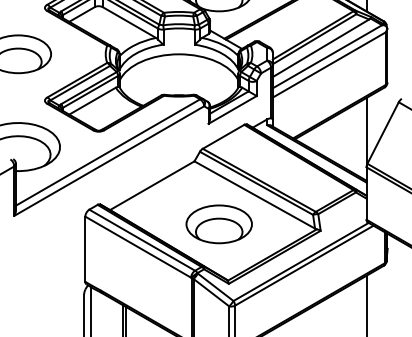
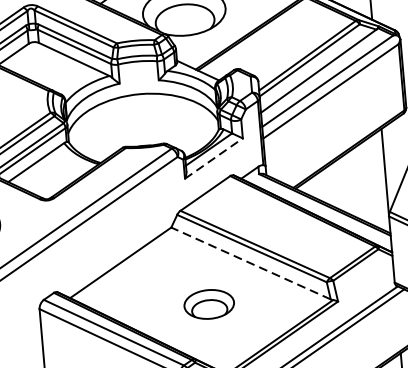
line: (232, 109) -> (213, 158), solid -> dashed
line: (254, 194) -> (250, 262), solid -> dashed
part: (218, 224) -> (208, 304), size x0.6

